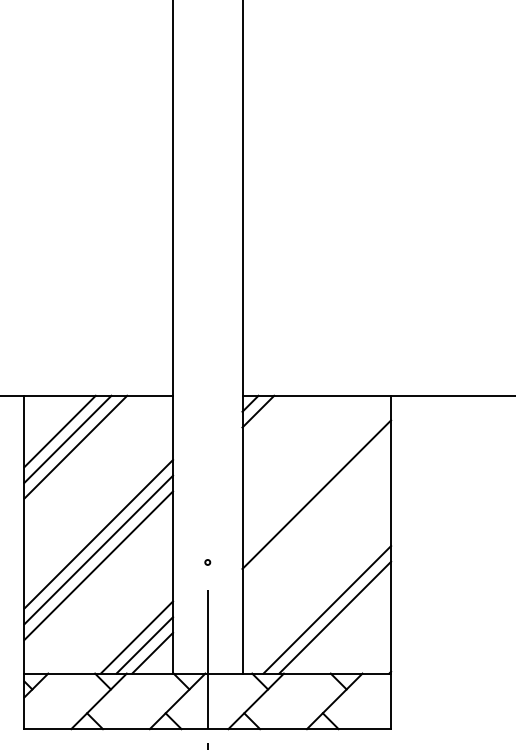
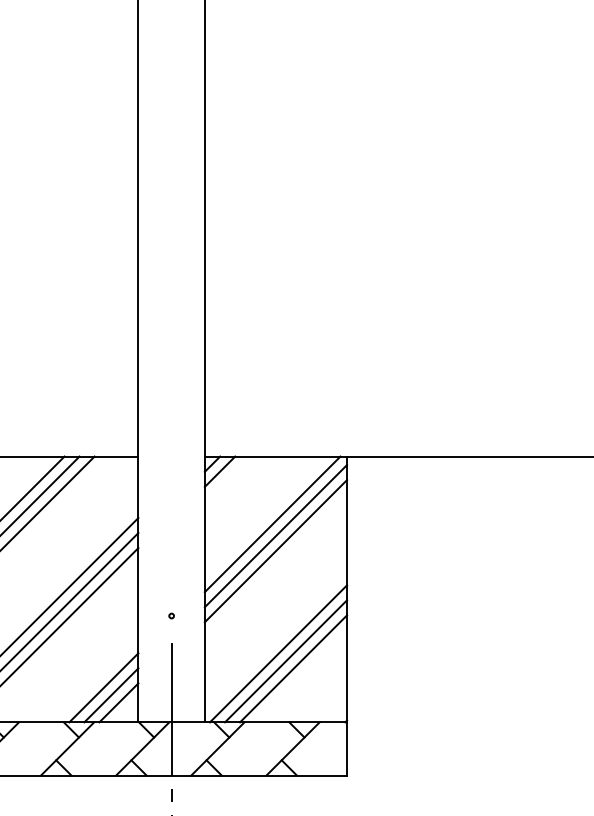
line: (313, 466) -> (272, 524), added
line: (316, 479) -> (275, 536), added
line: (319, 601) -> (278, 653), added

